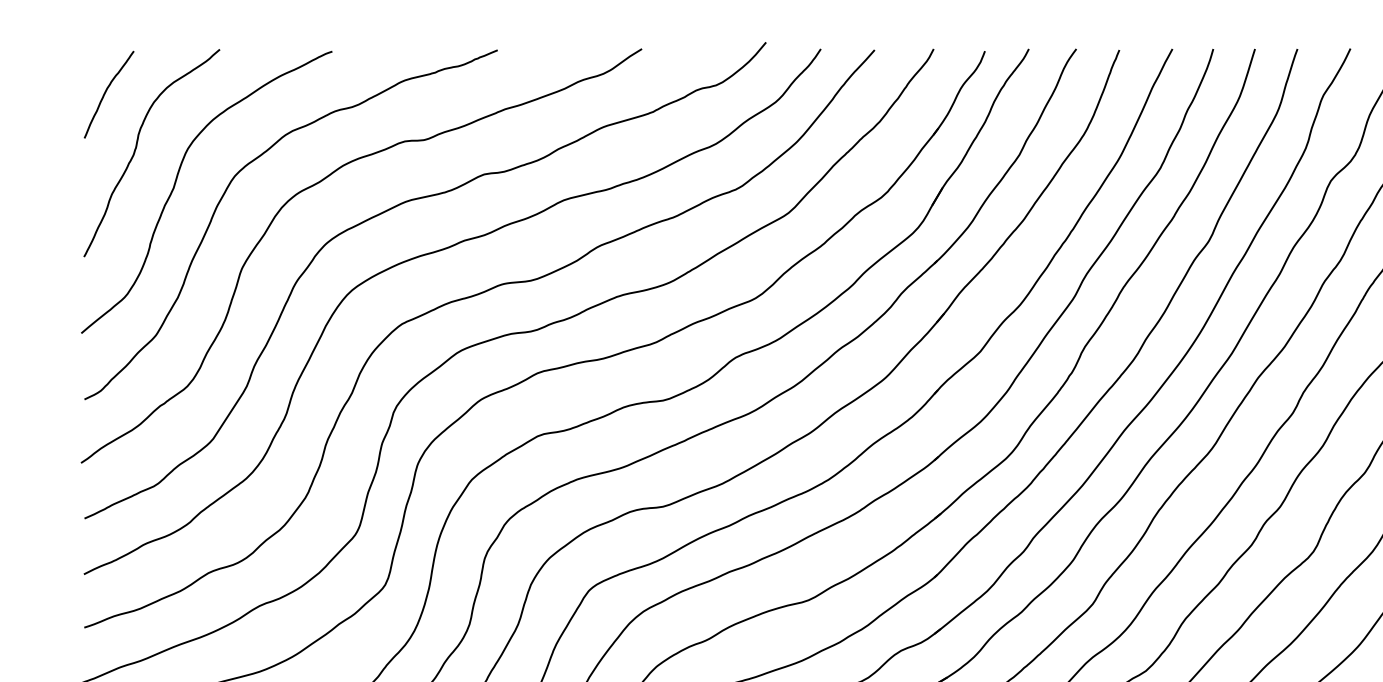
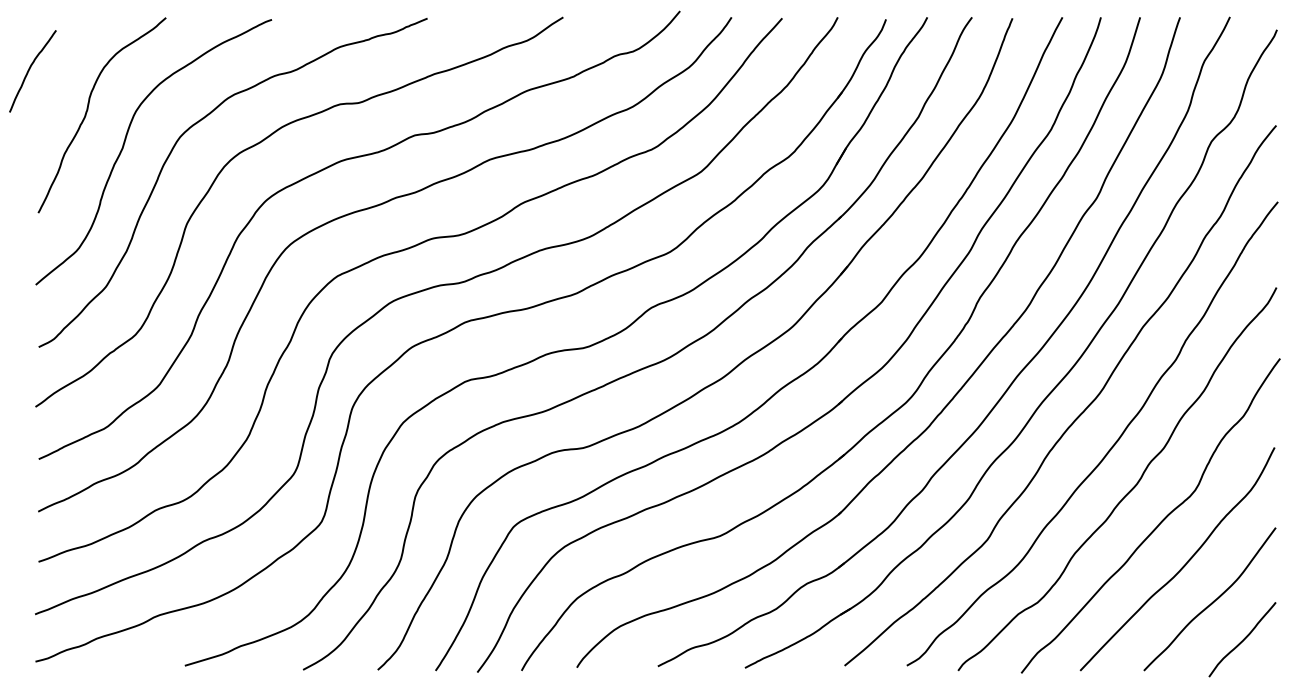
curve: (106, 92) -> (30, 69), moved

